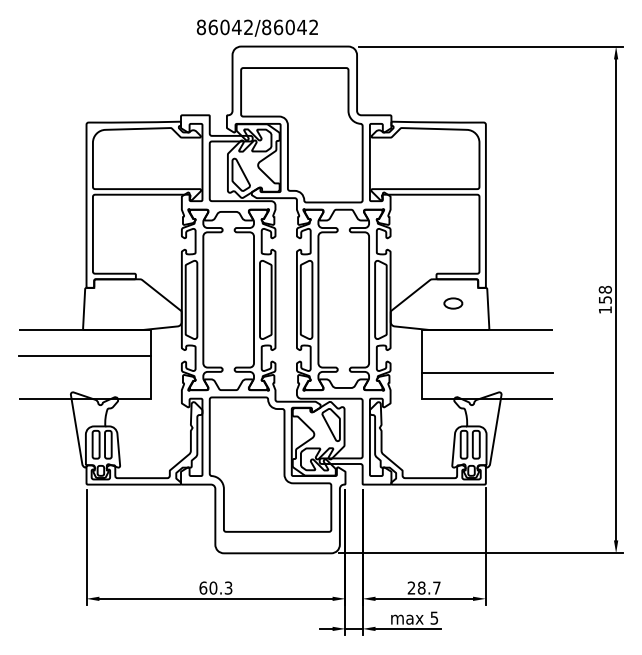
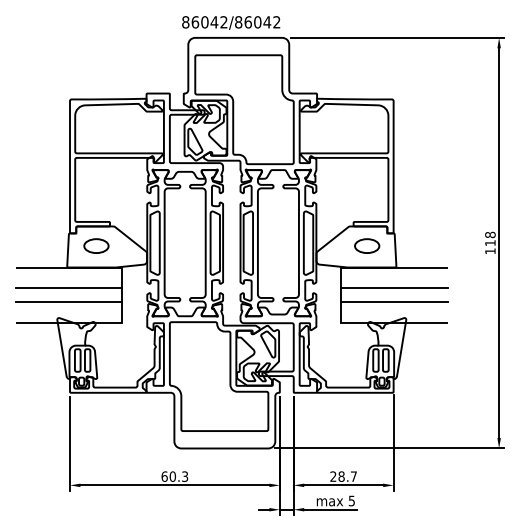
text: (256, 27) -> (230, 22), moved
text: (605, 299) -> (490, 242), 158 -> 118
part: (119, 303) -> (96, 246), added
part: (453, 303) -> (367, 246), size x1.67
line: (486, 355) -> (394, 288), added
line: (84, 372) -> (68, 301), added

